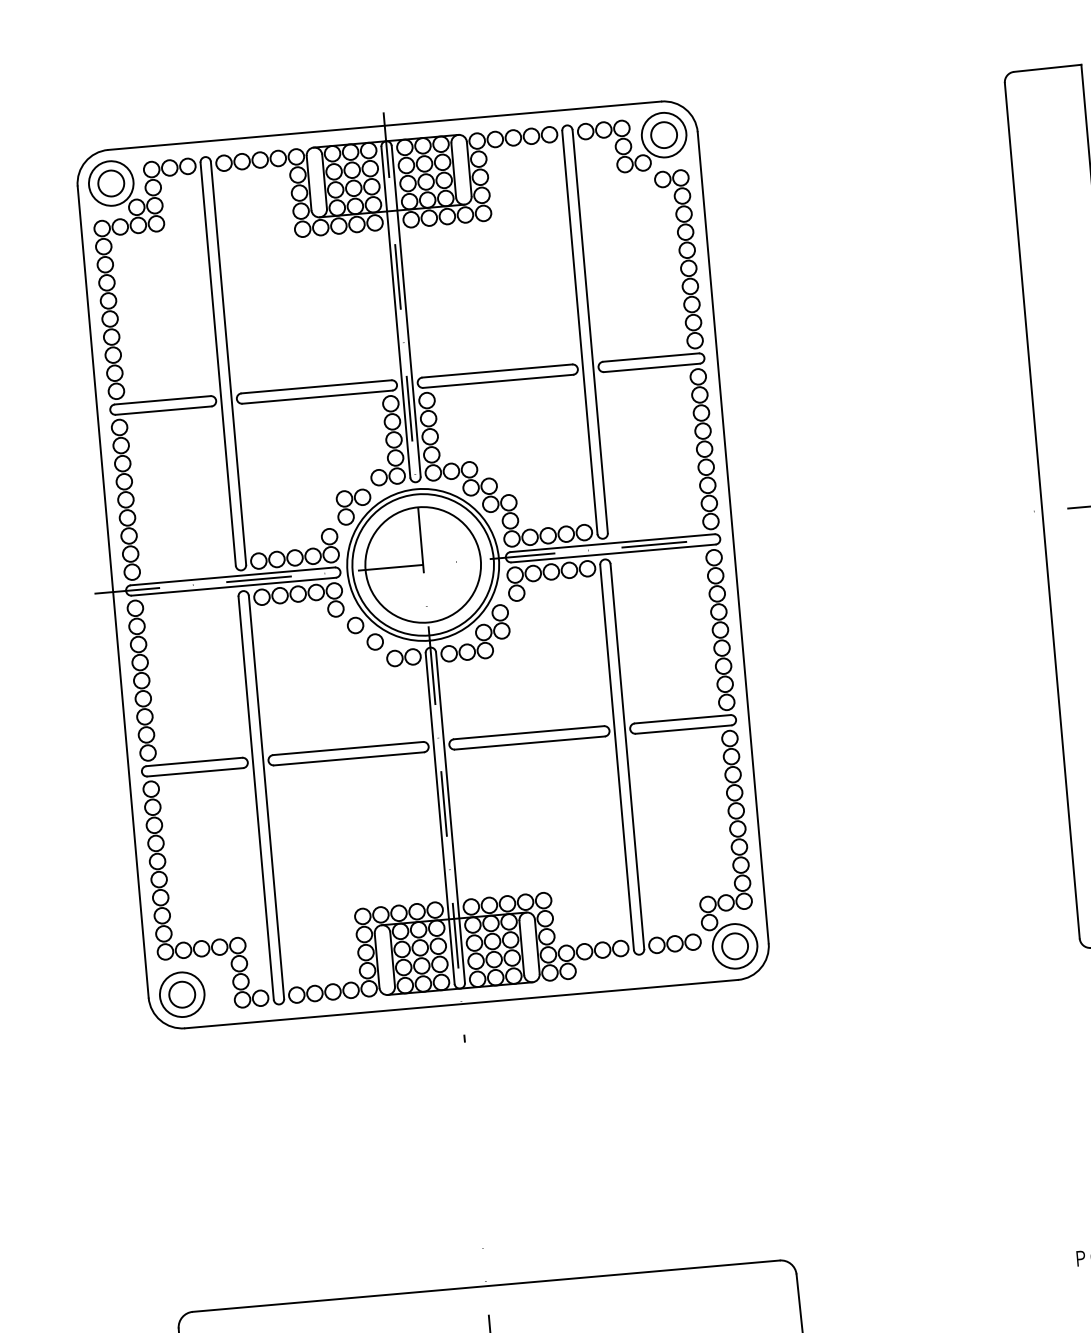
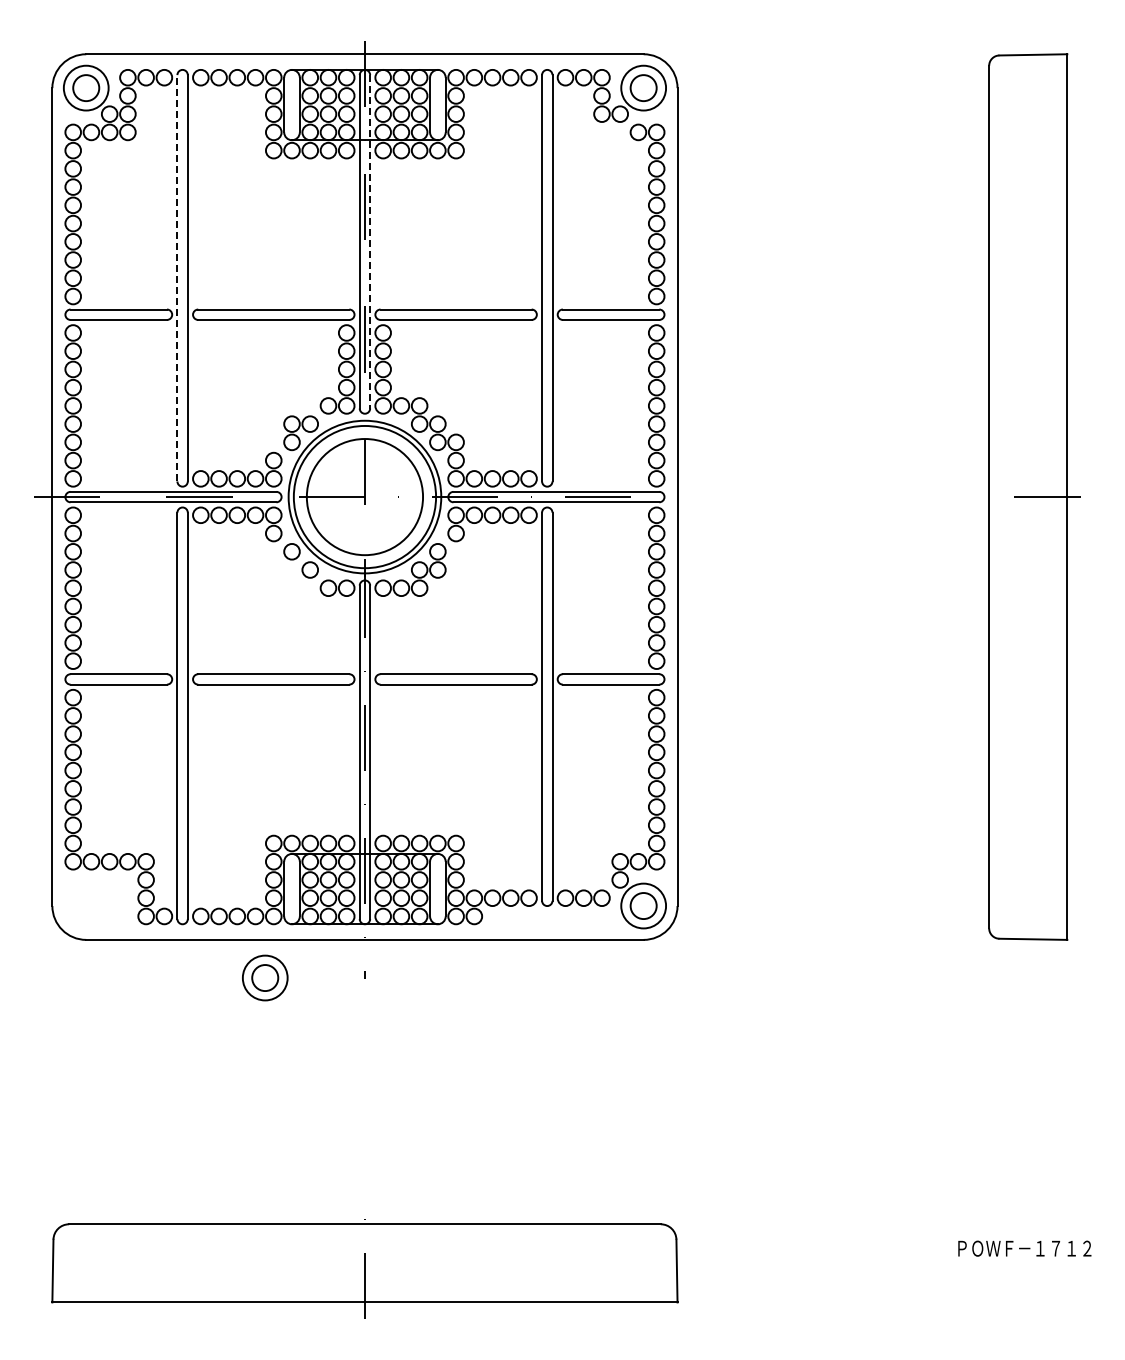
line: (406, 310) -> (370, 241), solid -> dashed
line: (218, 363) -> (177, 277), solid -> dashed
part: (182, 994) -> (265, 977), moved

